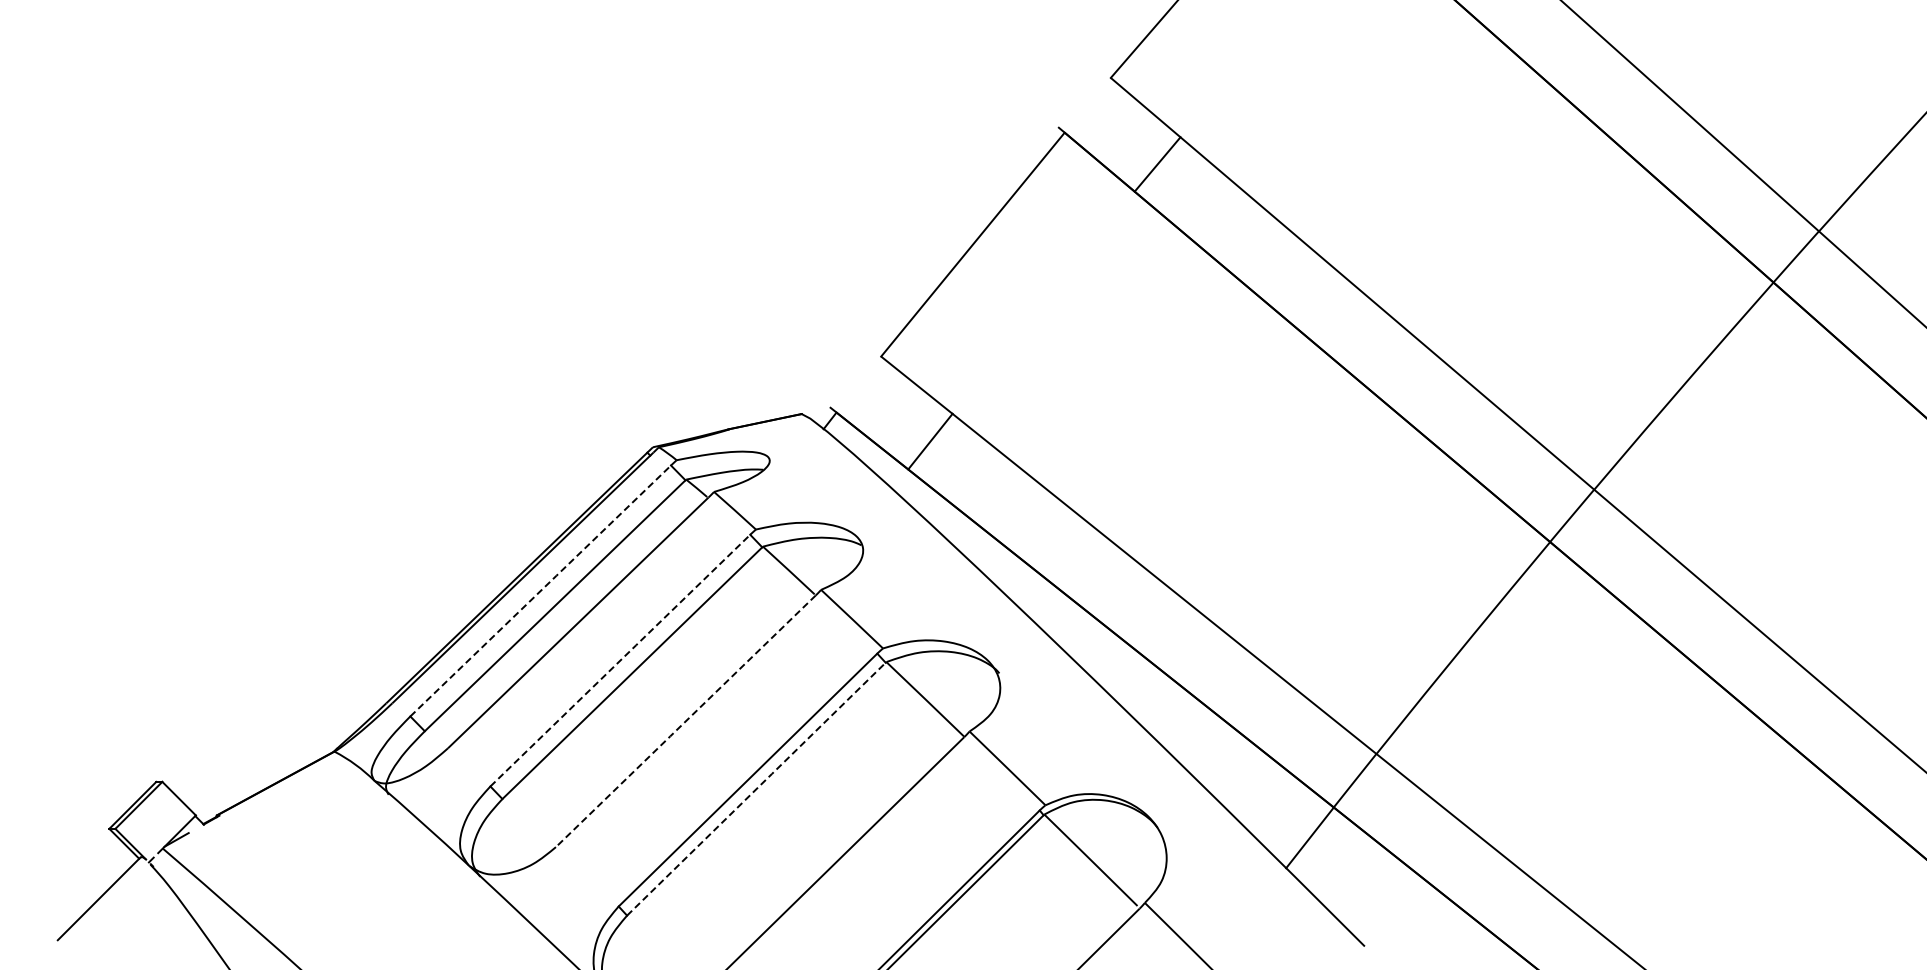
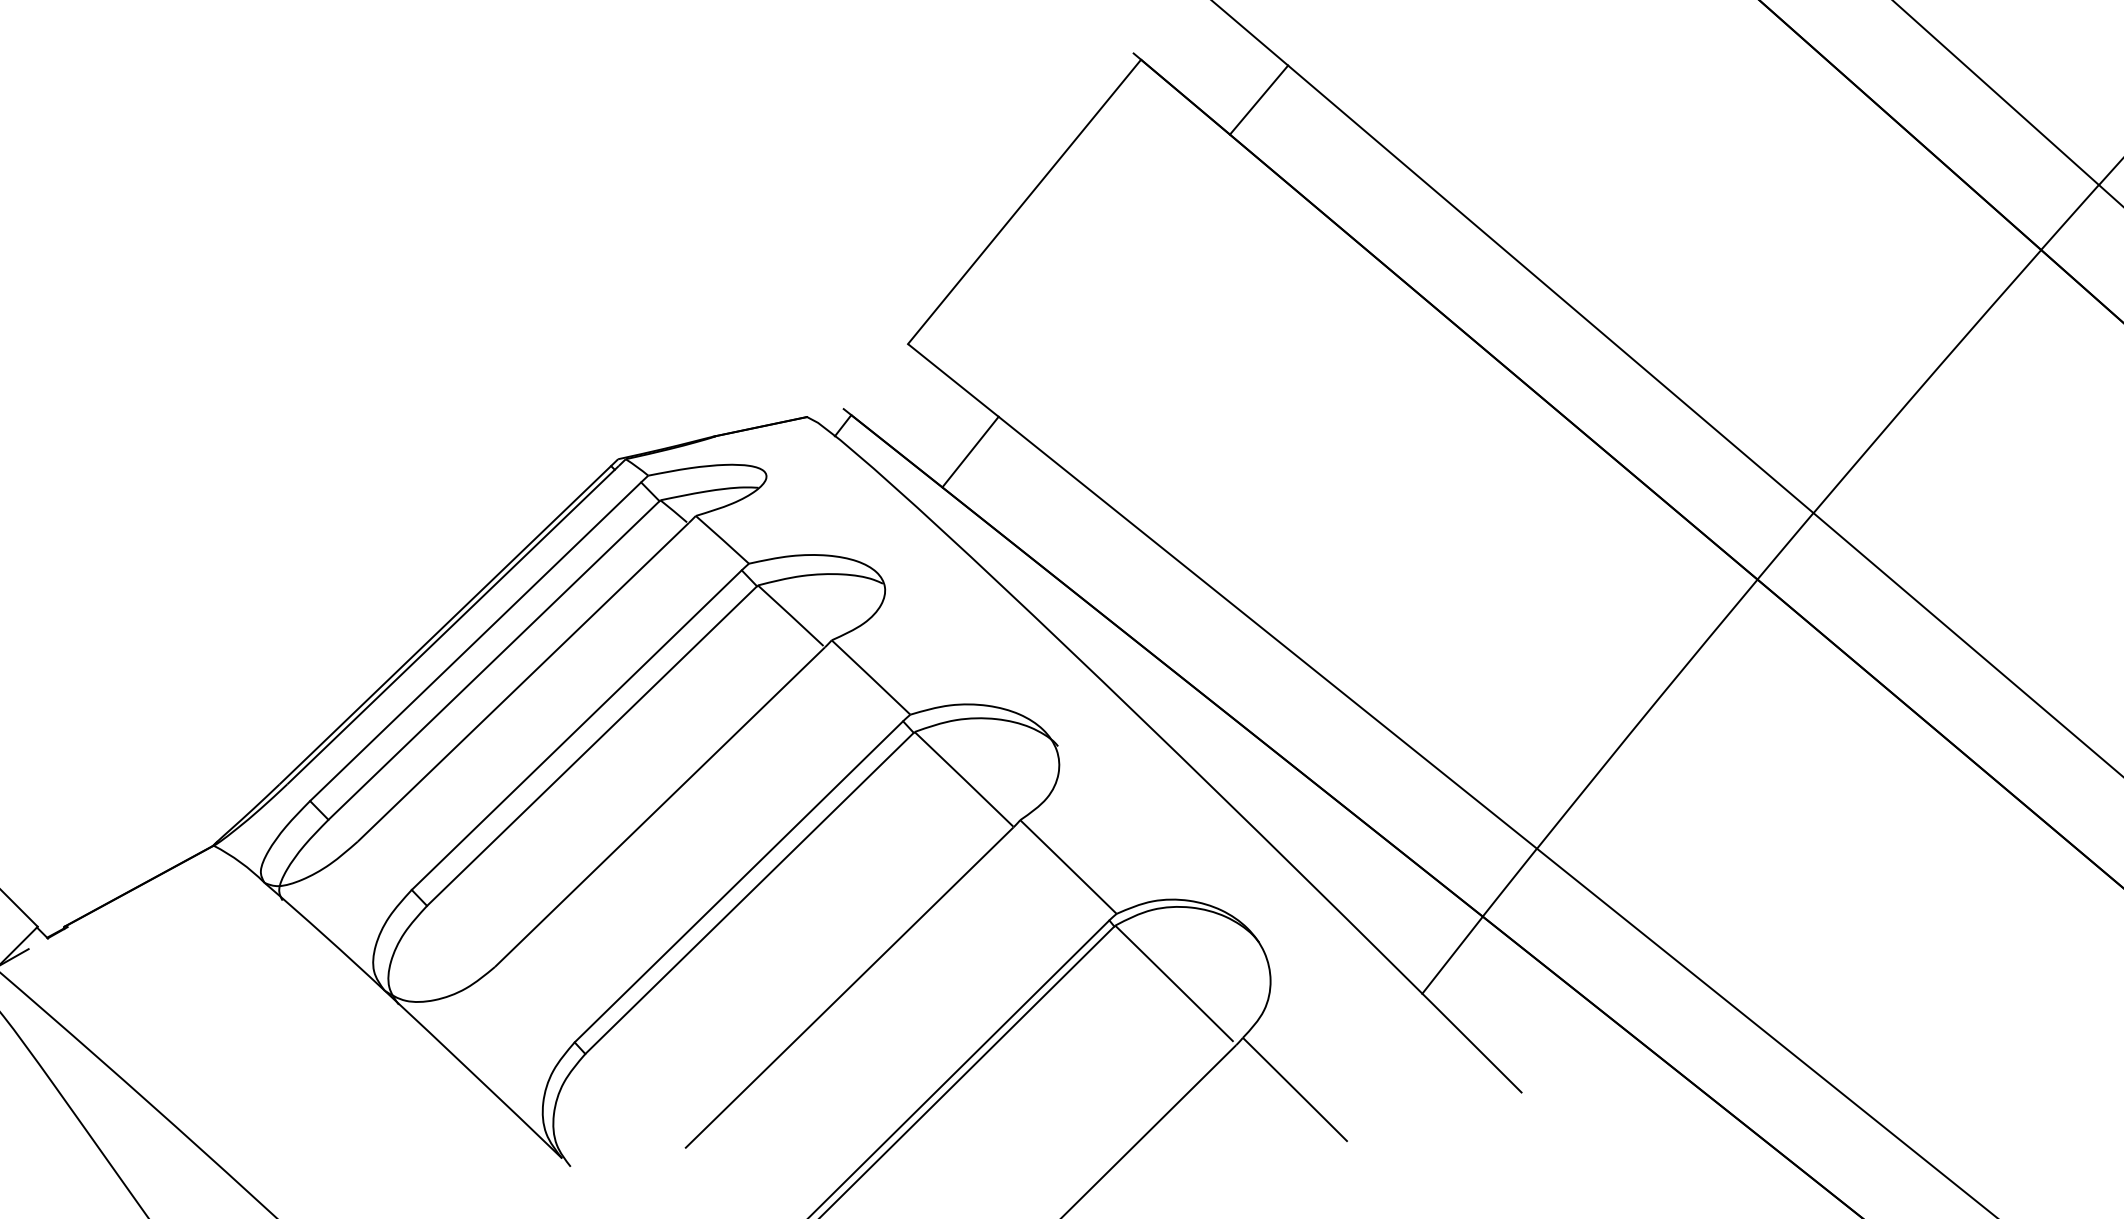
line: (541, 590) -> (476, 641), dashed -> solid
line: (620, 660) -> (576, 730), dashed -> solid
line: (685, 721) -> (659, 807), dashed -> solid
line: (757, 788) -> (750, 892), dashed -> solid

